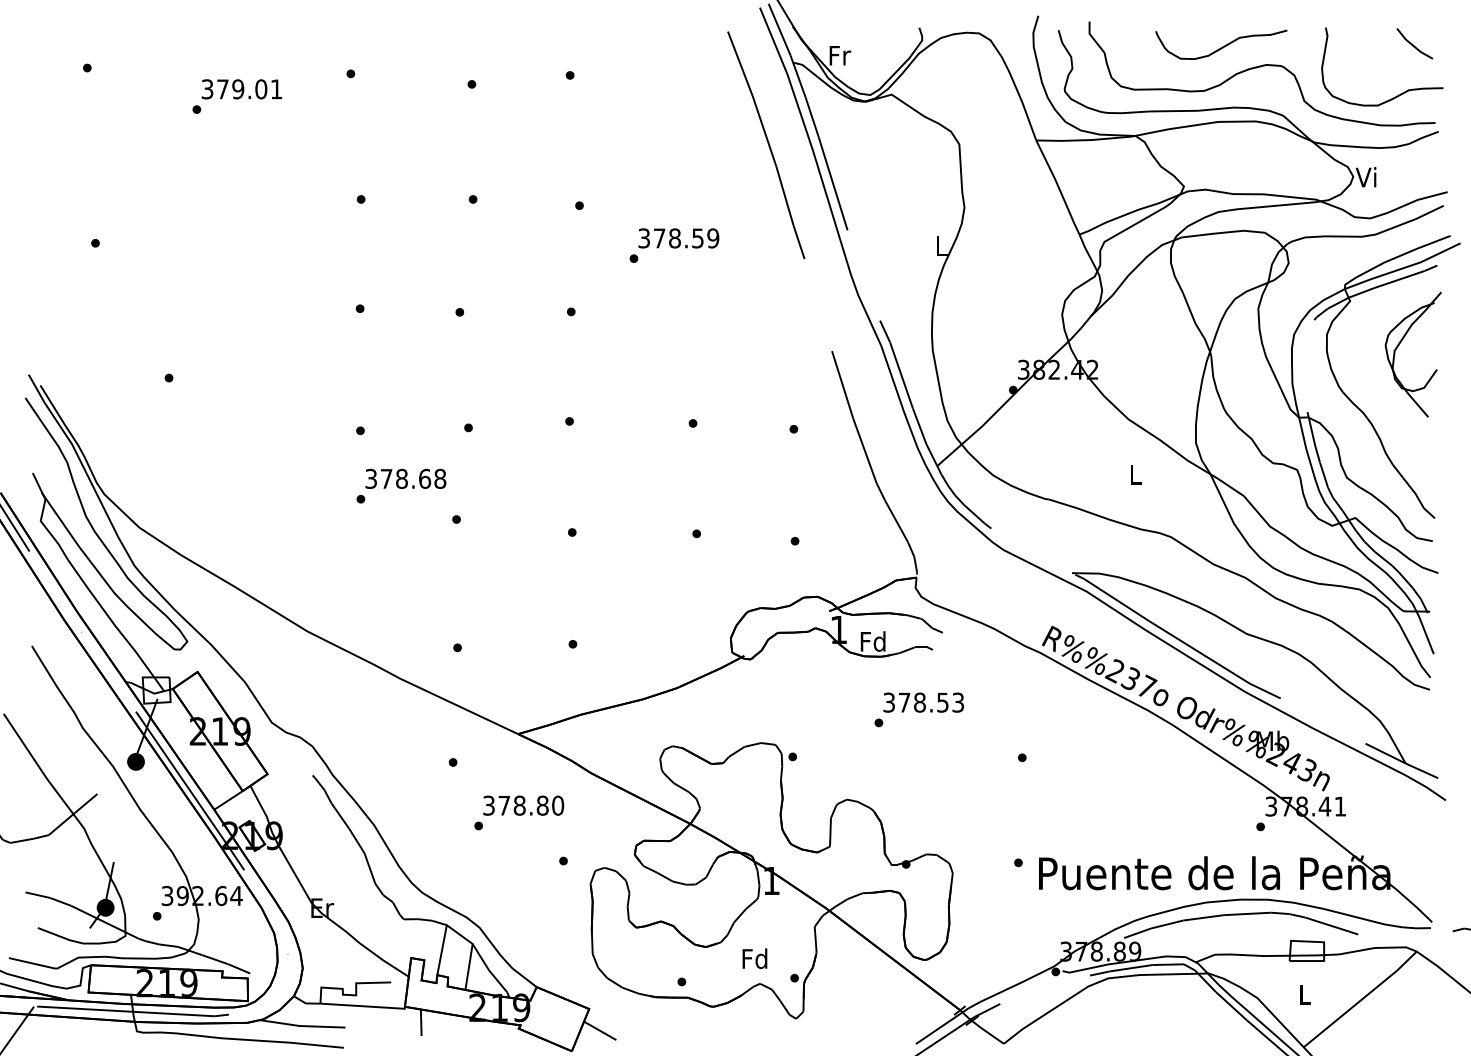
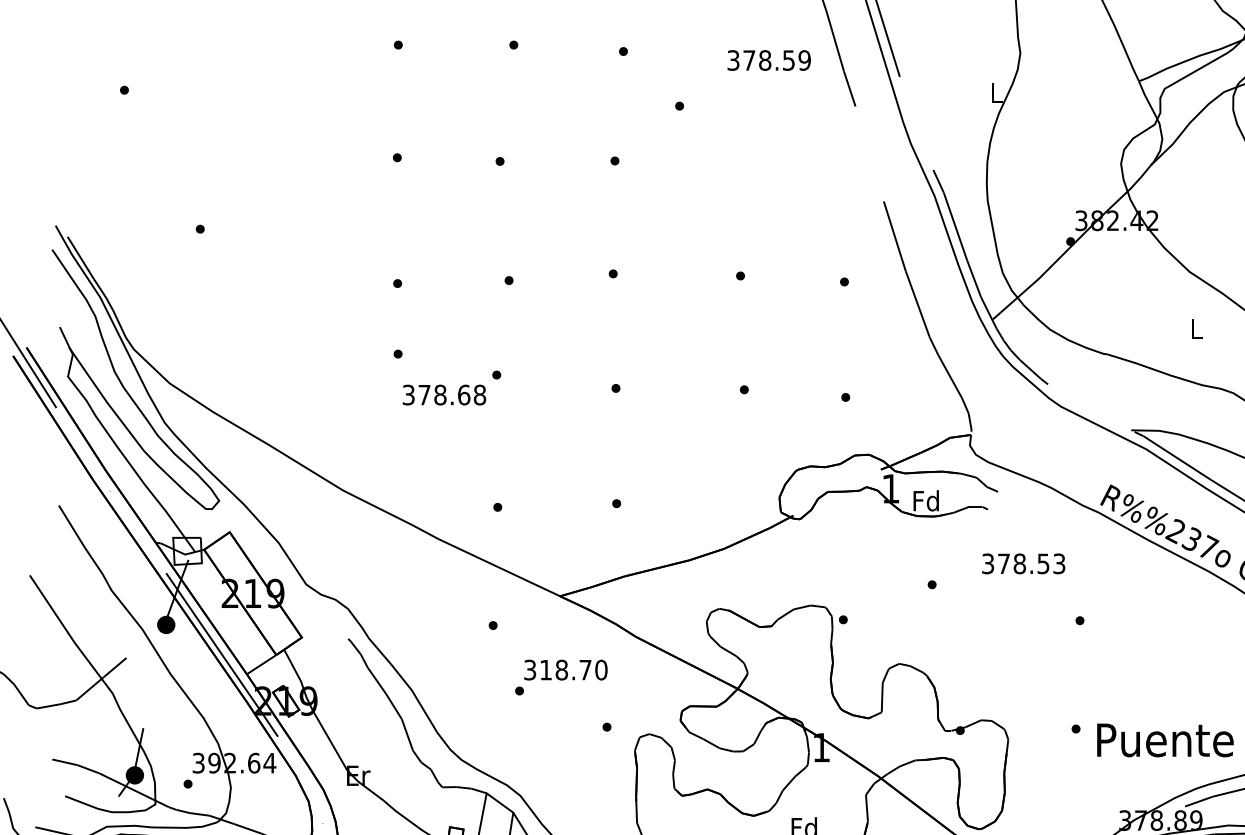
text: (678, 238) -> (768, 60), moved
text: (405, 478) -> (444, 394), moved
text: (923, 702) -> (1023, 563), moved
text: (523, 805) -> (565, 669), 378.80 -> 318.70

